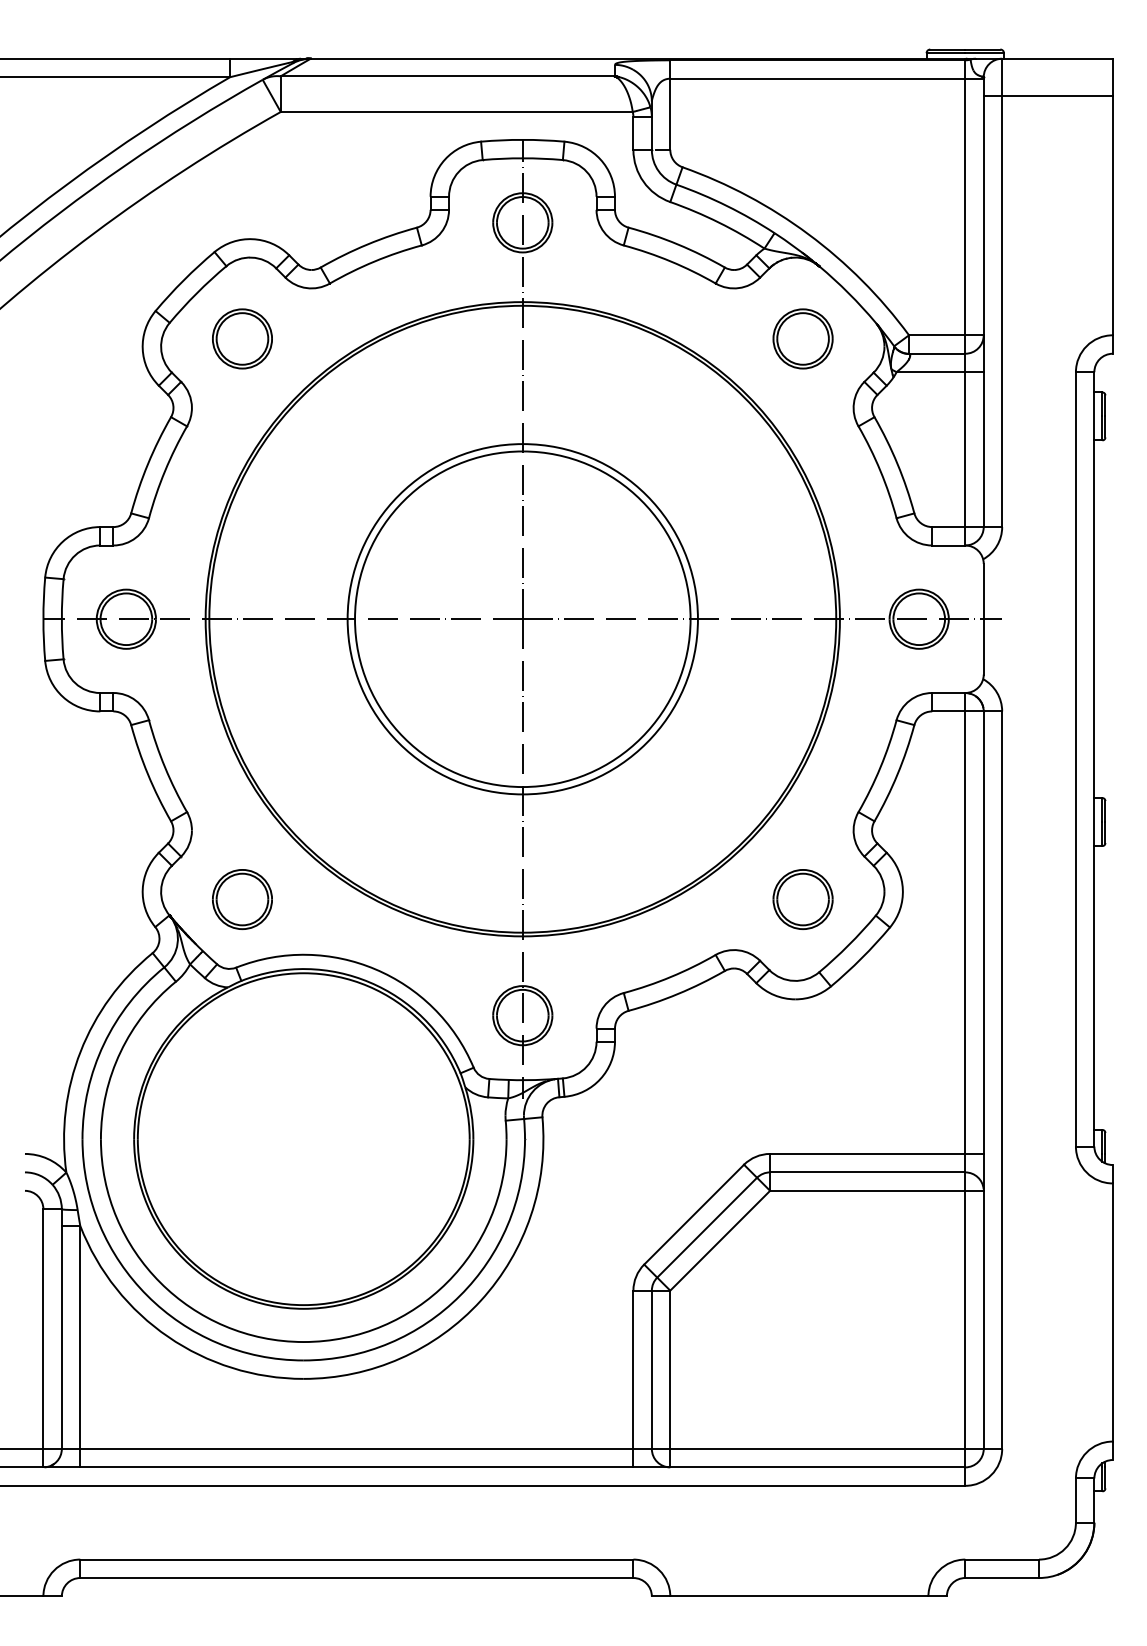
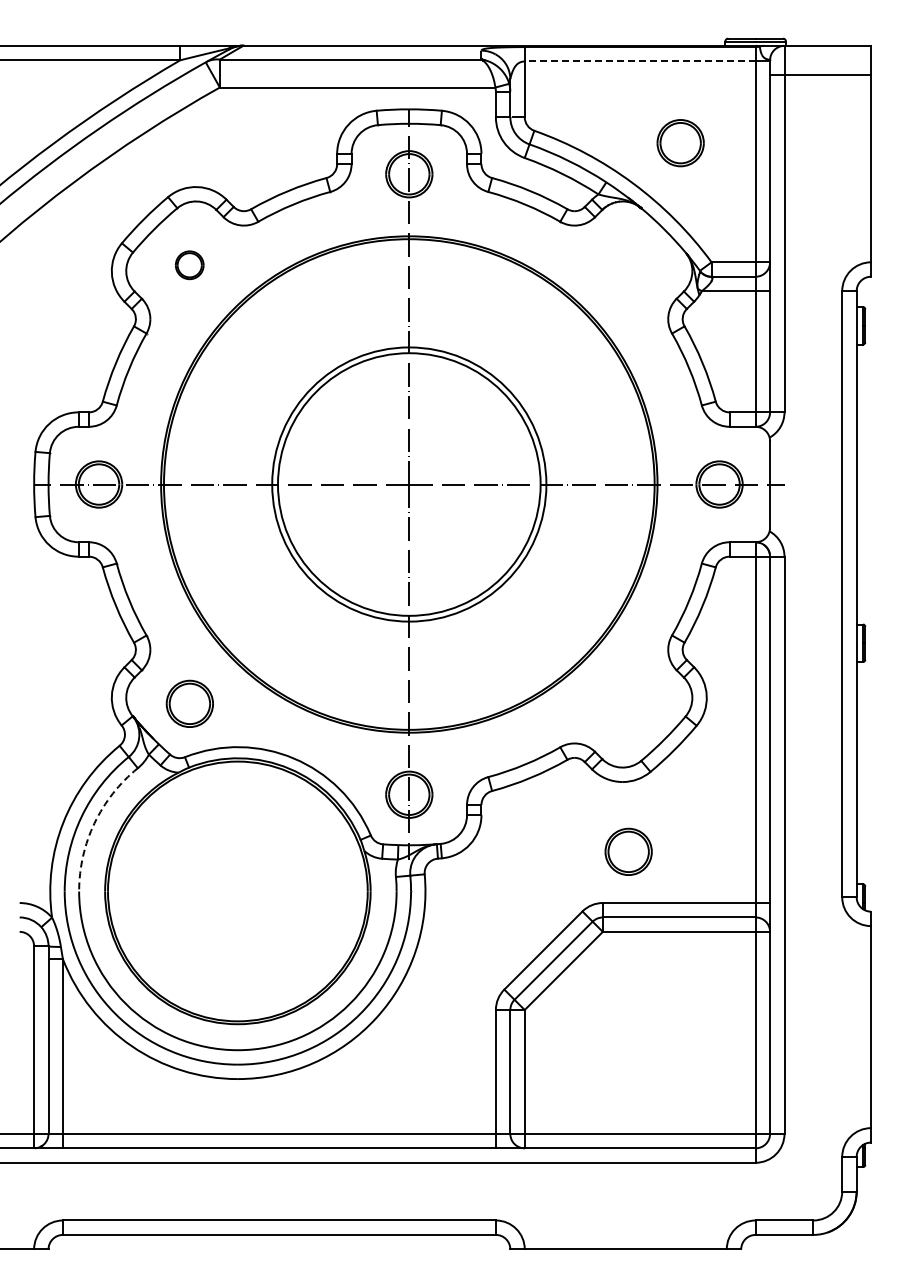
line: (816, 78) -> (639, 61), solid -> dashed
part: (241, 339) -> (189, 265), size x0.6
part: (802, 339) -> (680, 143), moved
part: (802, 899) -> (628, 851), moved
arc: (120, 1052) -> (94, 823), solid -> dashed

